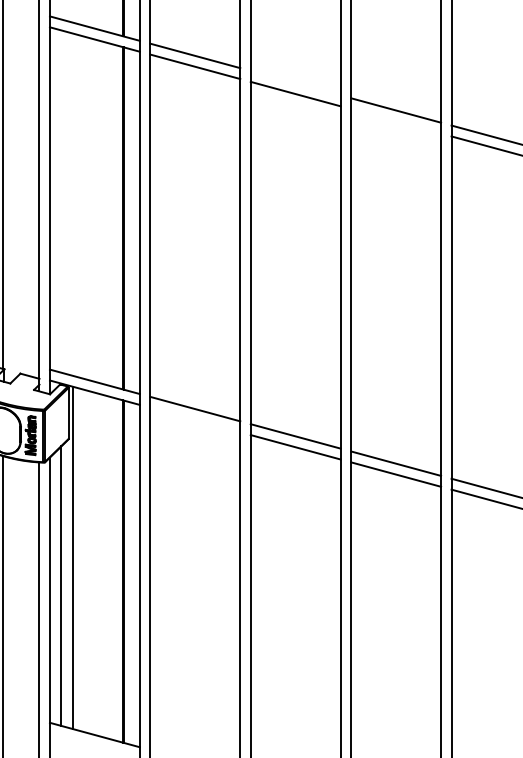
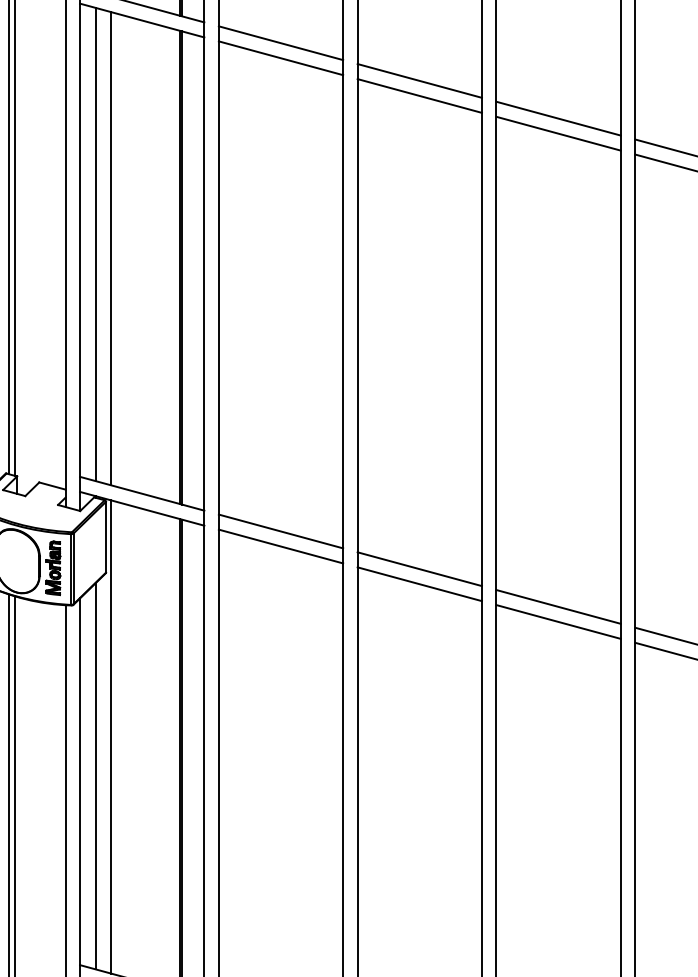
line: (295, 83) -> (419, 81), added
line: (396, 121) -> (559, 133), added
line: (61, 201) -> (96, 244), added
line: (72, 204) -> (111, 248), added
line: (195, 419) -> (281, 545), added

